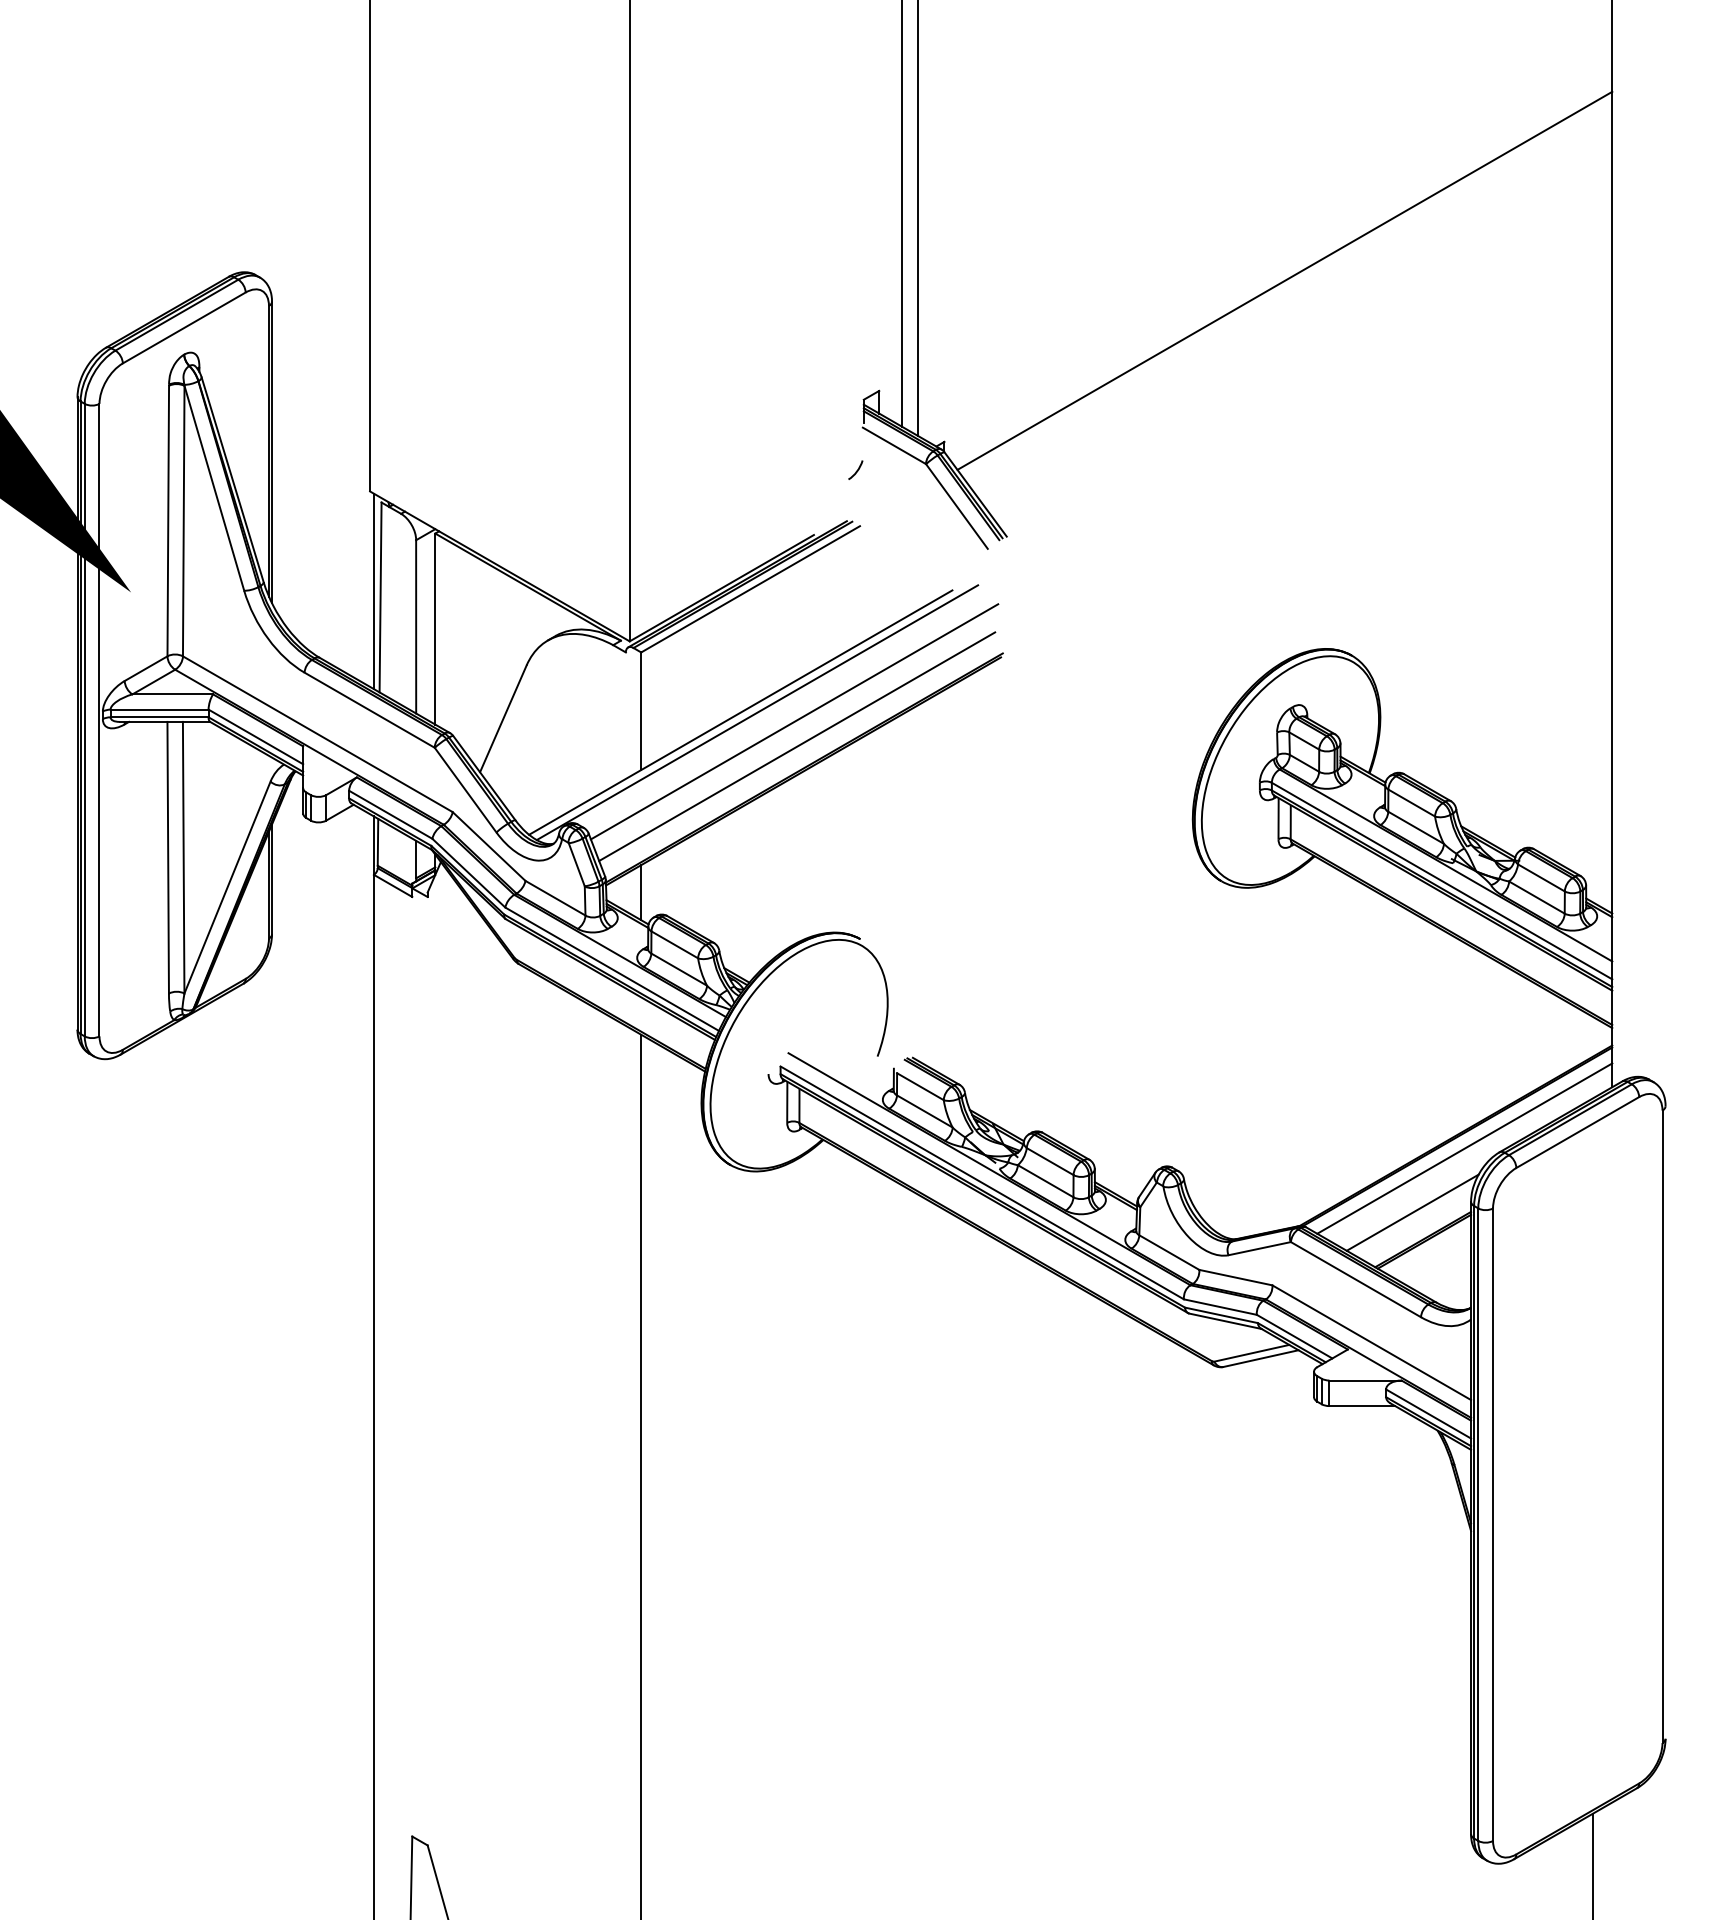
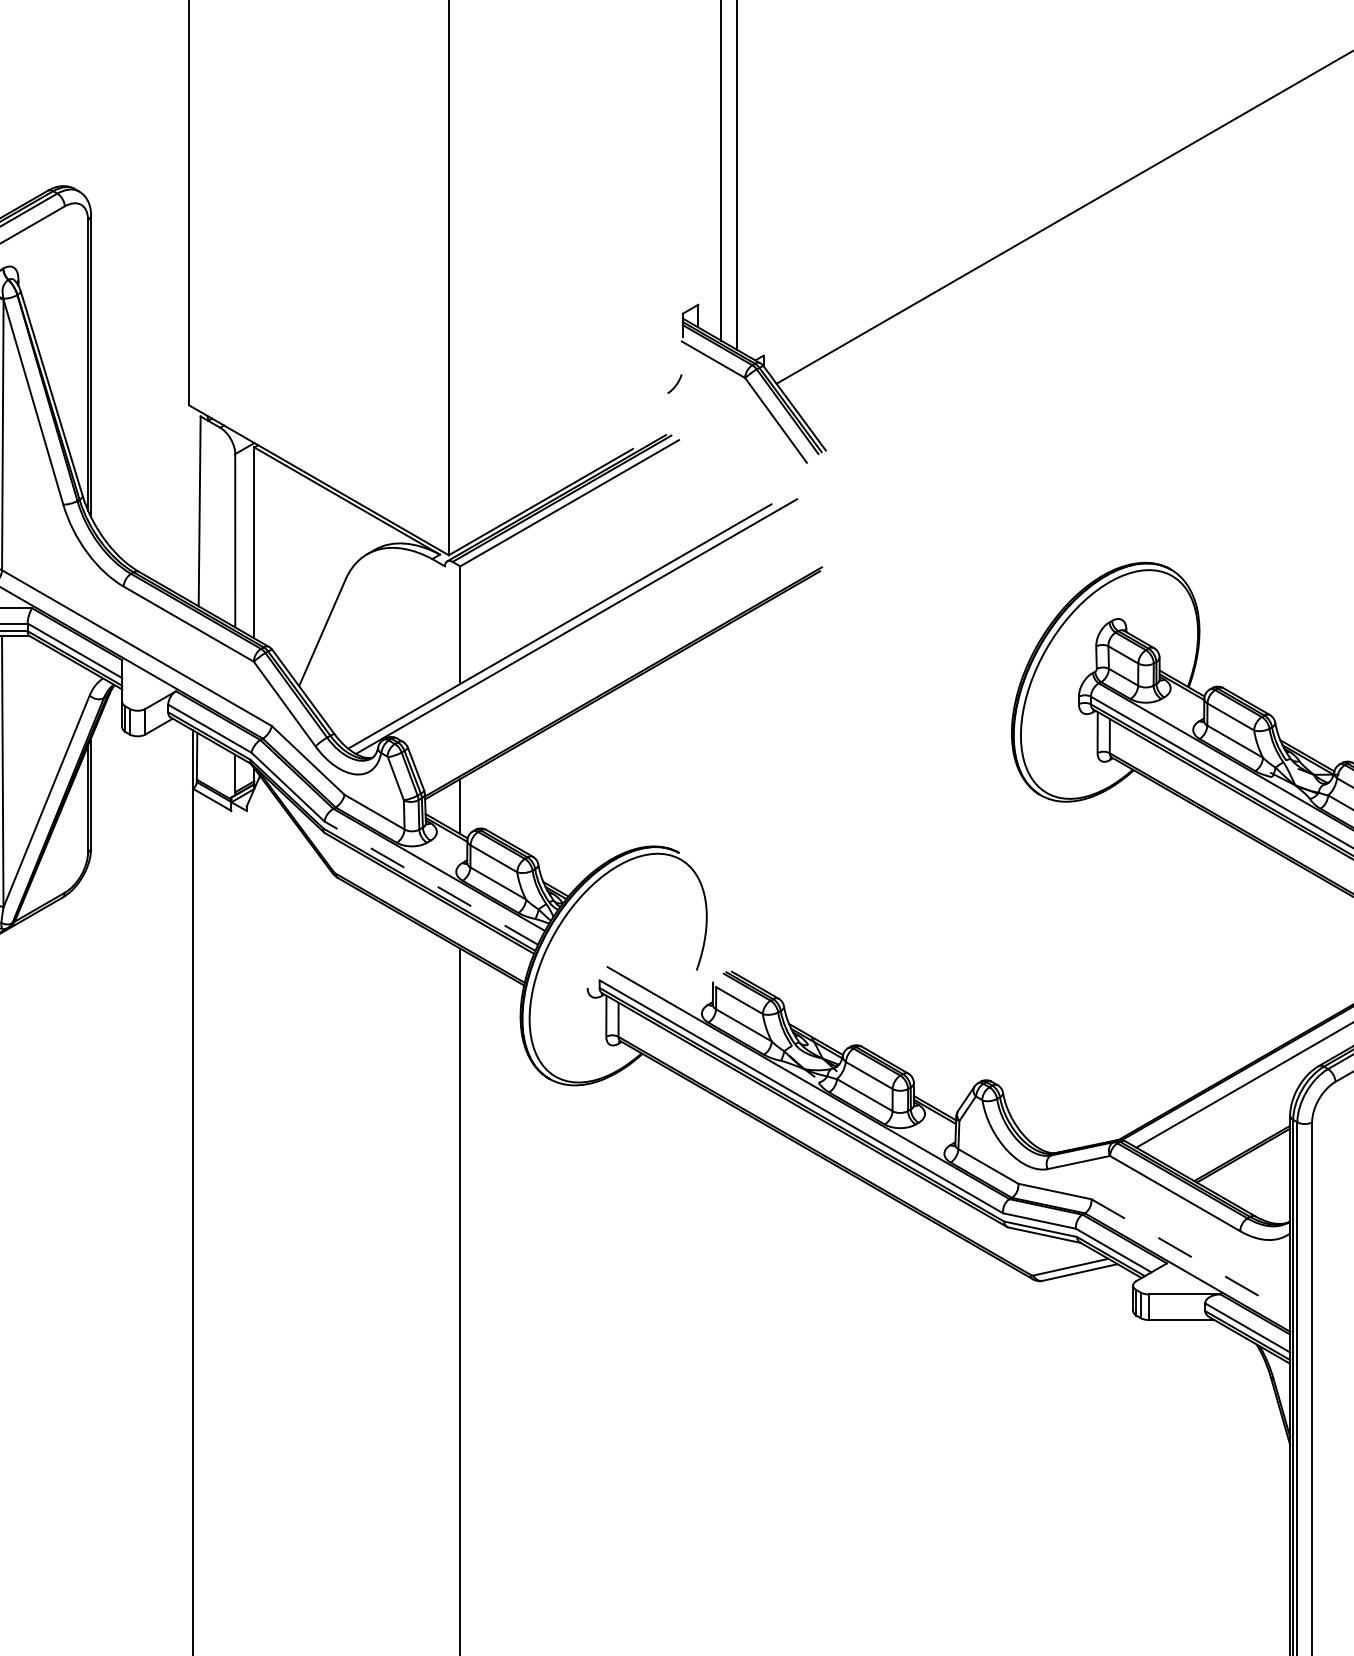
line: (373, 591) -> (192, 505), removed
line: (794, 721) -> (613, 635), removed
line: (797, 746) -> (616, 660), removed
line: (611, 968) -> (430, 882), solid -> dashed
line: (1412, 1212) -> (1231, 1126), removed
line: (1371, 1342) -> (1190, 1256), solid -> dashed

